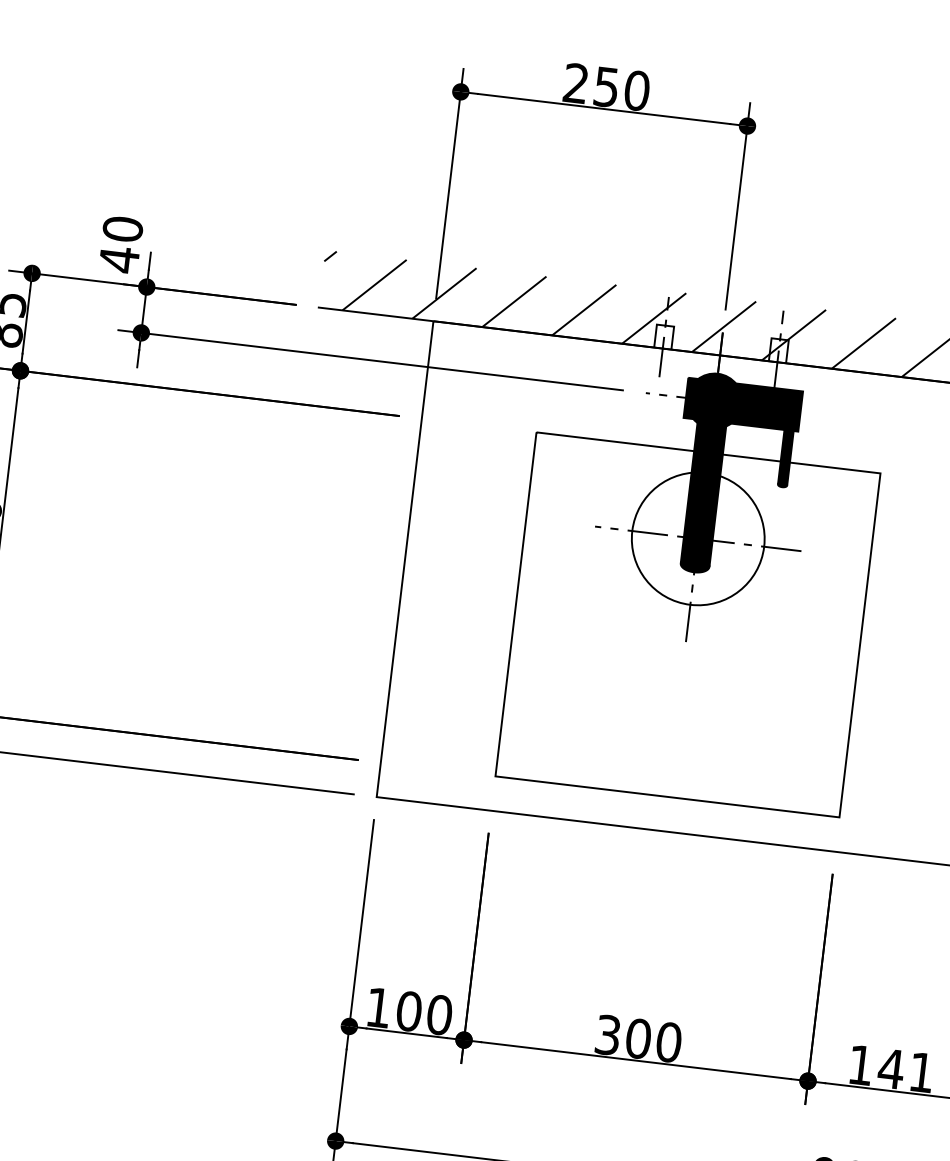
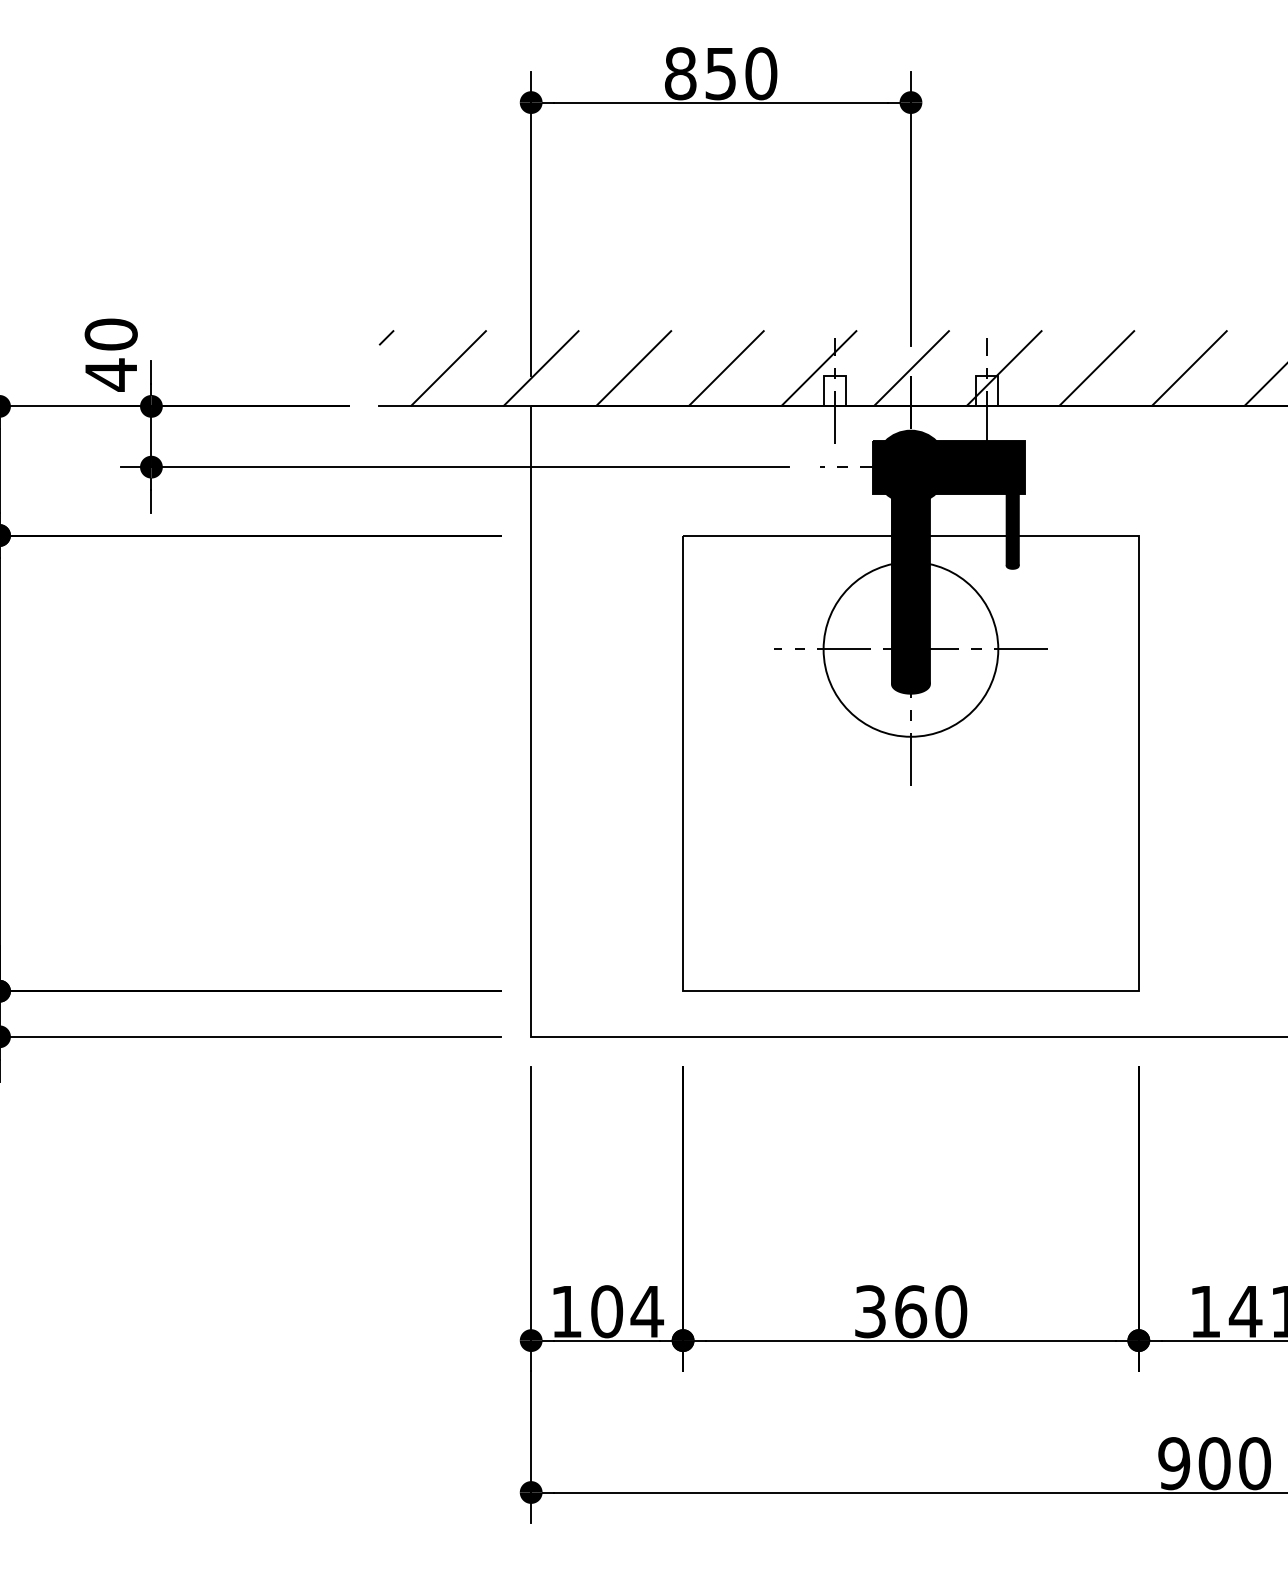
text: (576, 83) -> (680, 73), 250 -> 850
text: (439, 1014) -> (647, 1311), 100 -> 104
text: (639, 1038) -> (911, 1311), 300 -> 360

